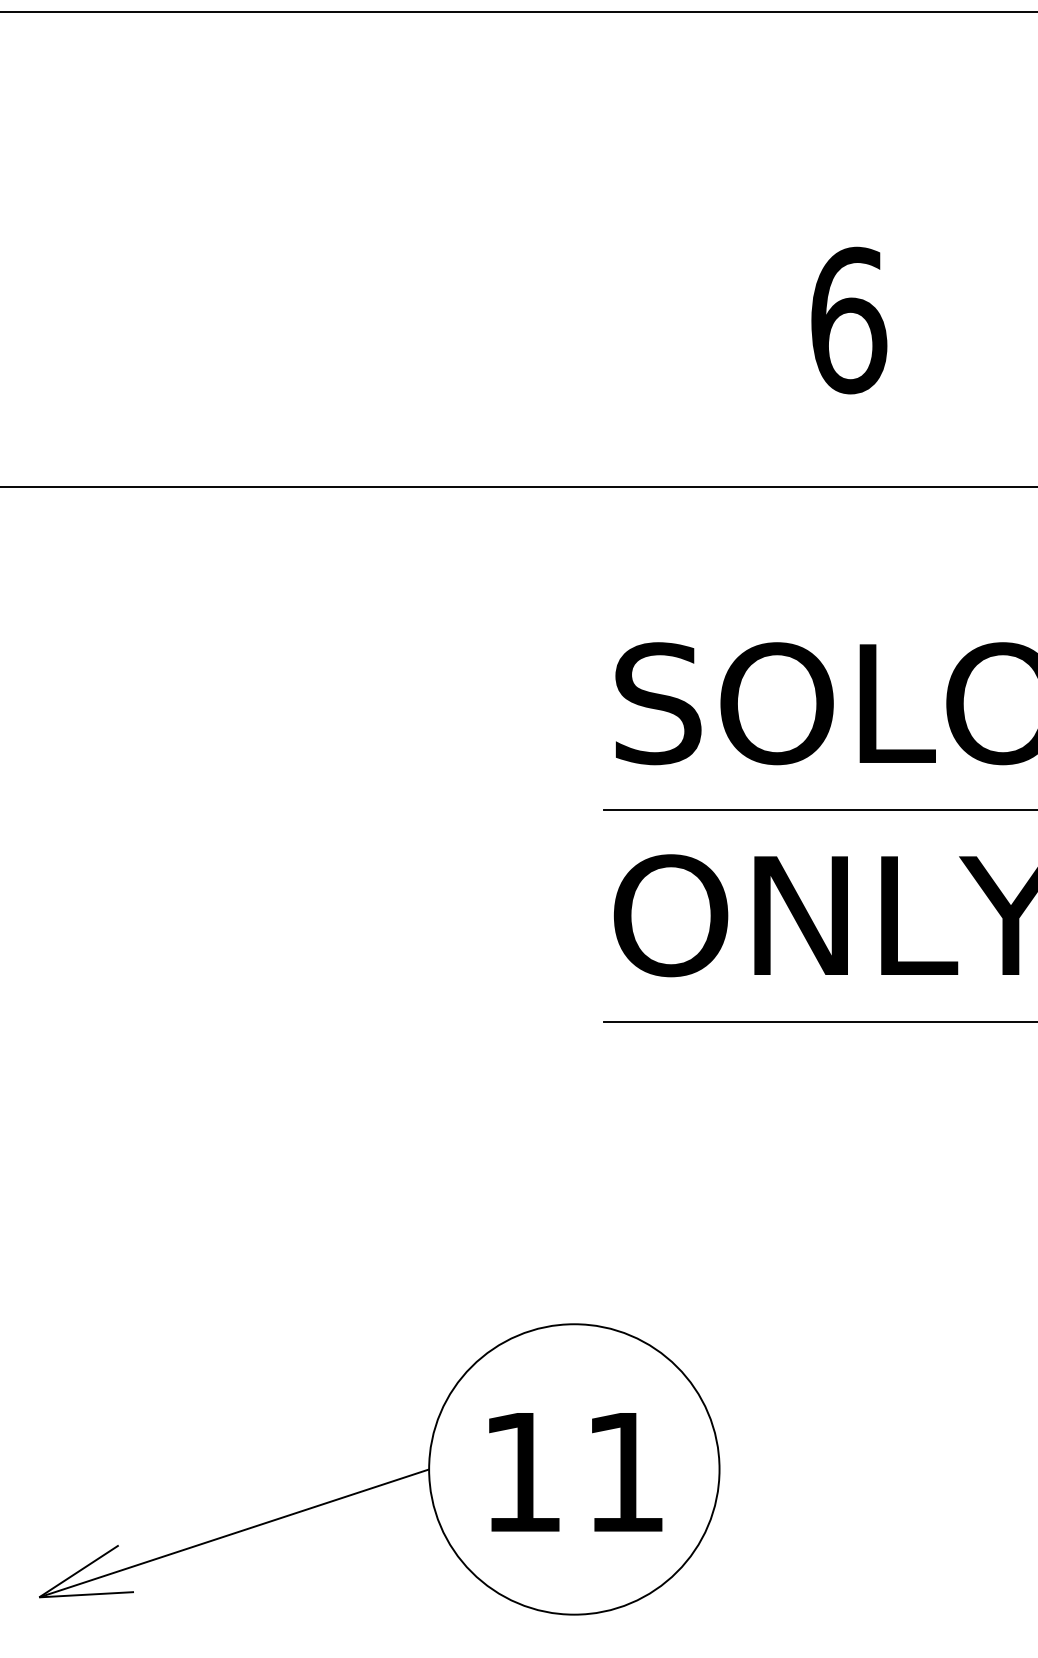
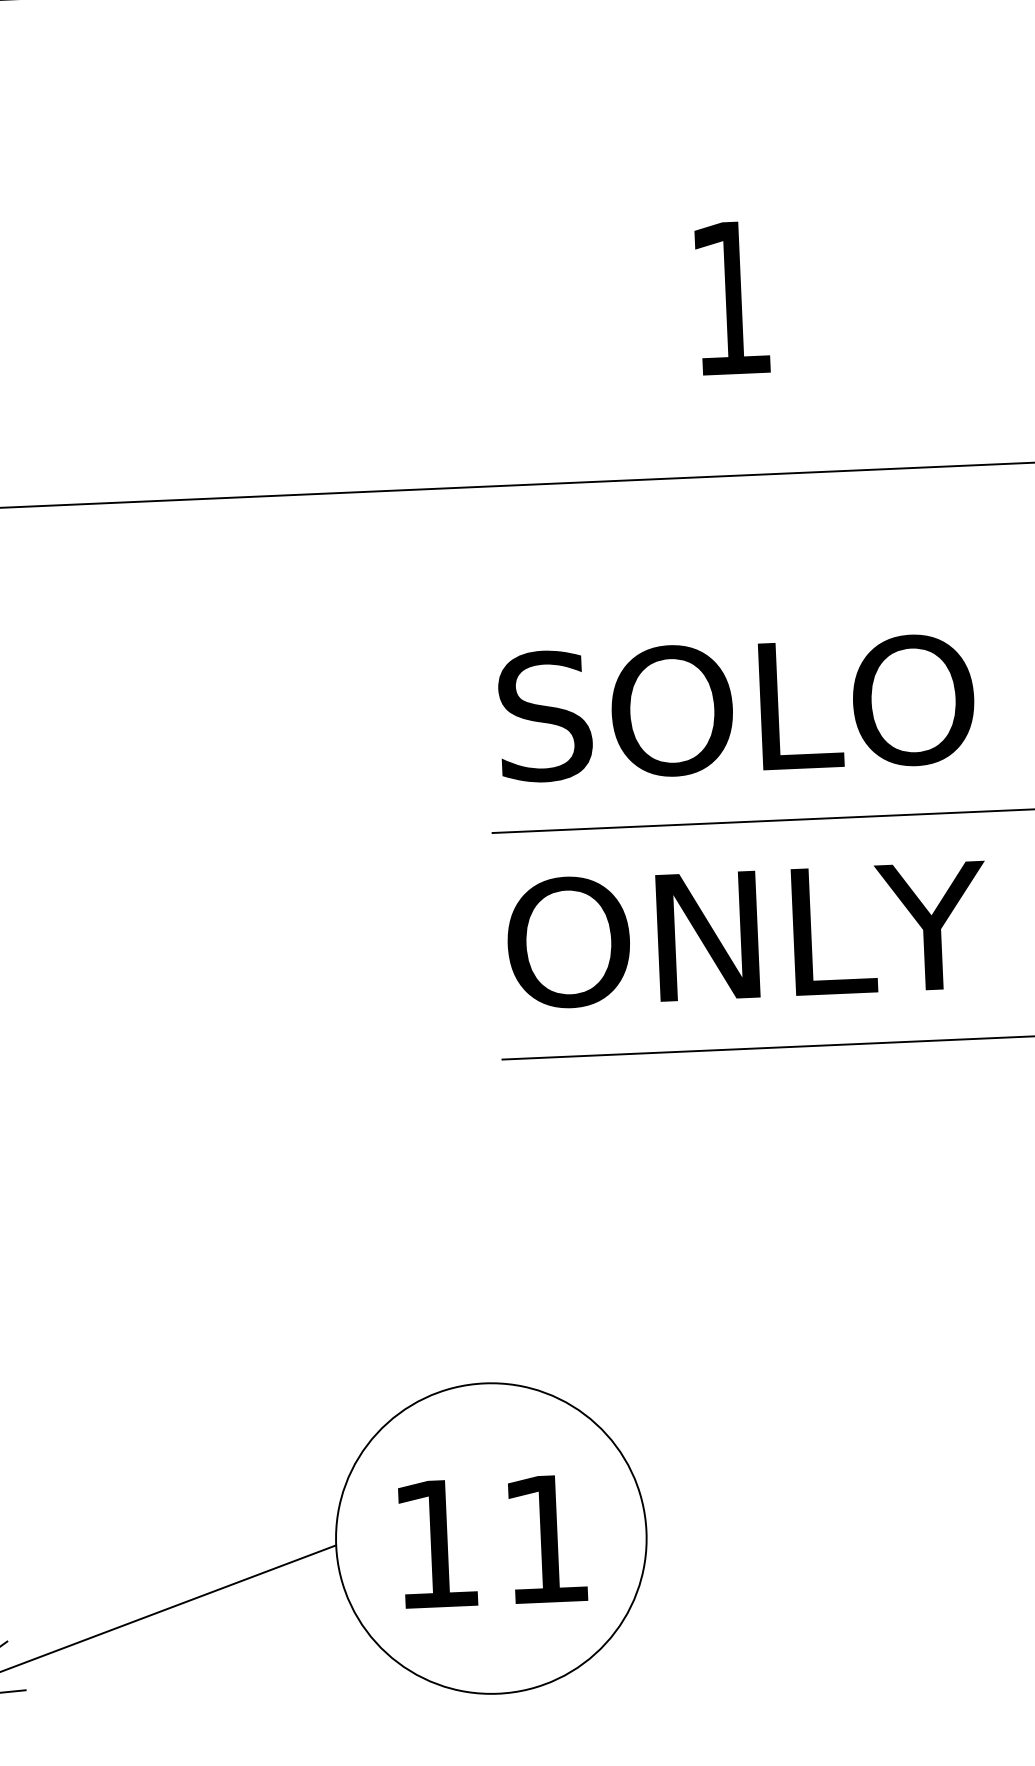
text: (849, 320) -> (731, 298), 6 -> 1

